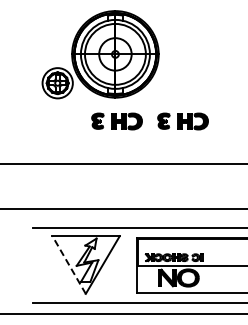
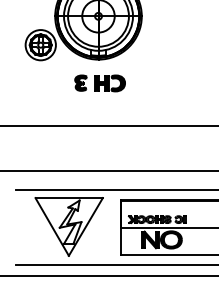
part: (182, 121) -> (165, 83), removed
line: (68, 264) -> (51, 226), dashed -> solid

